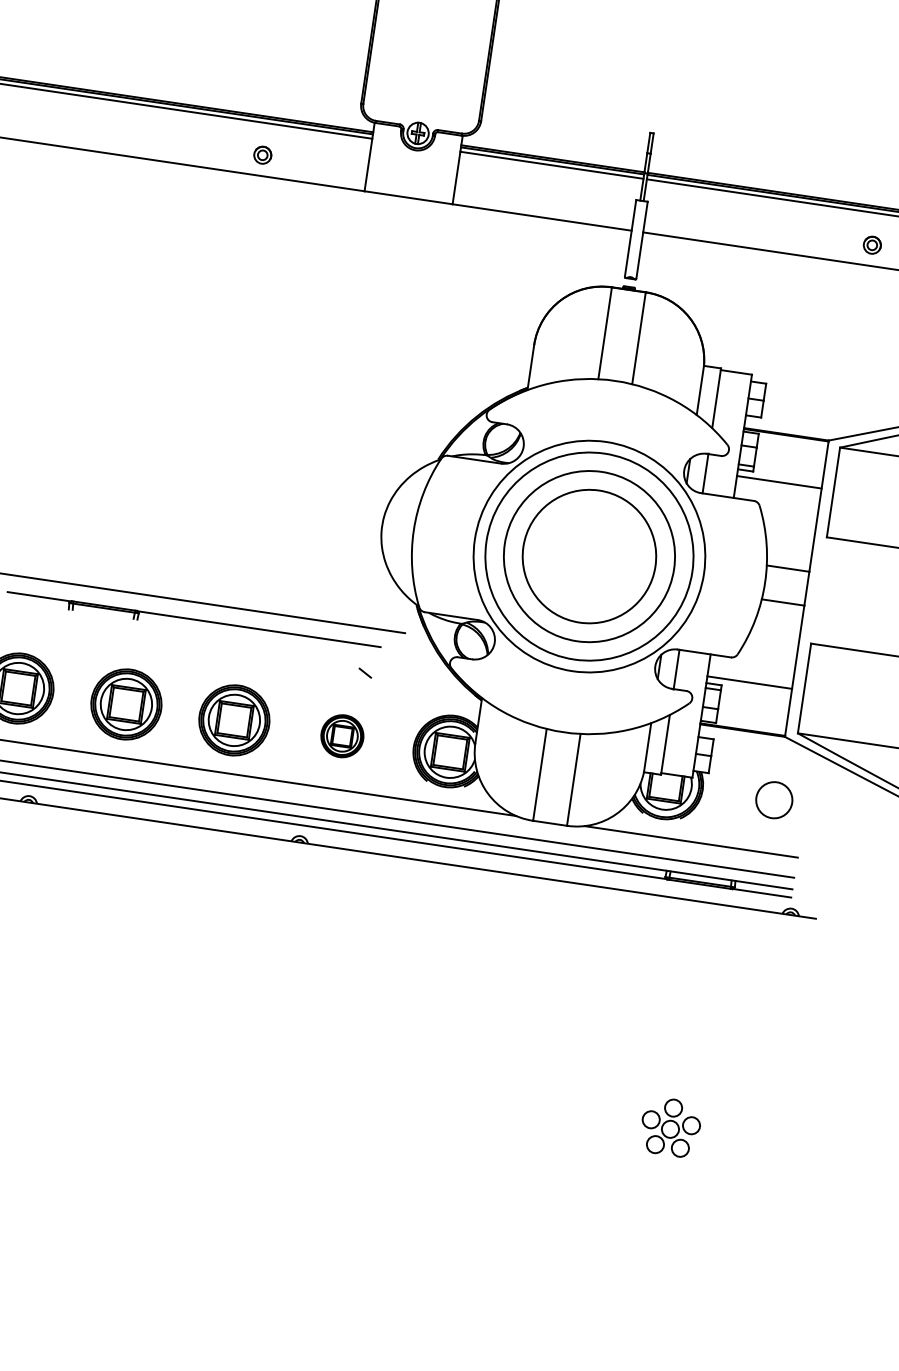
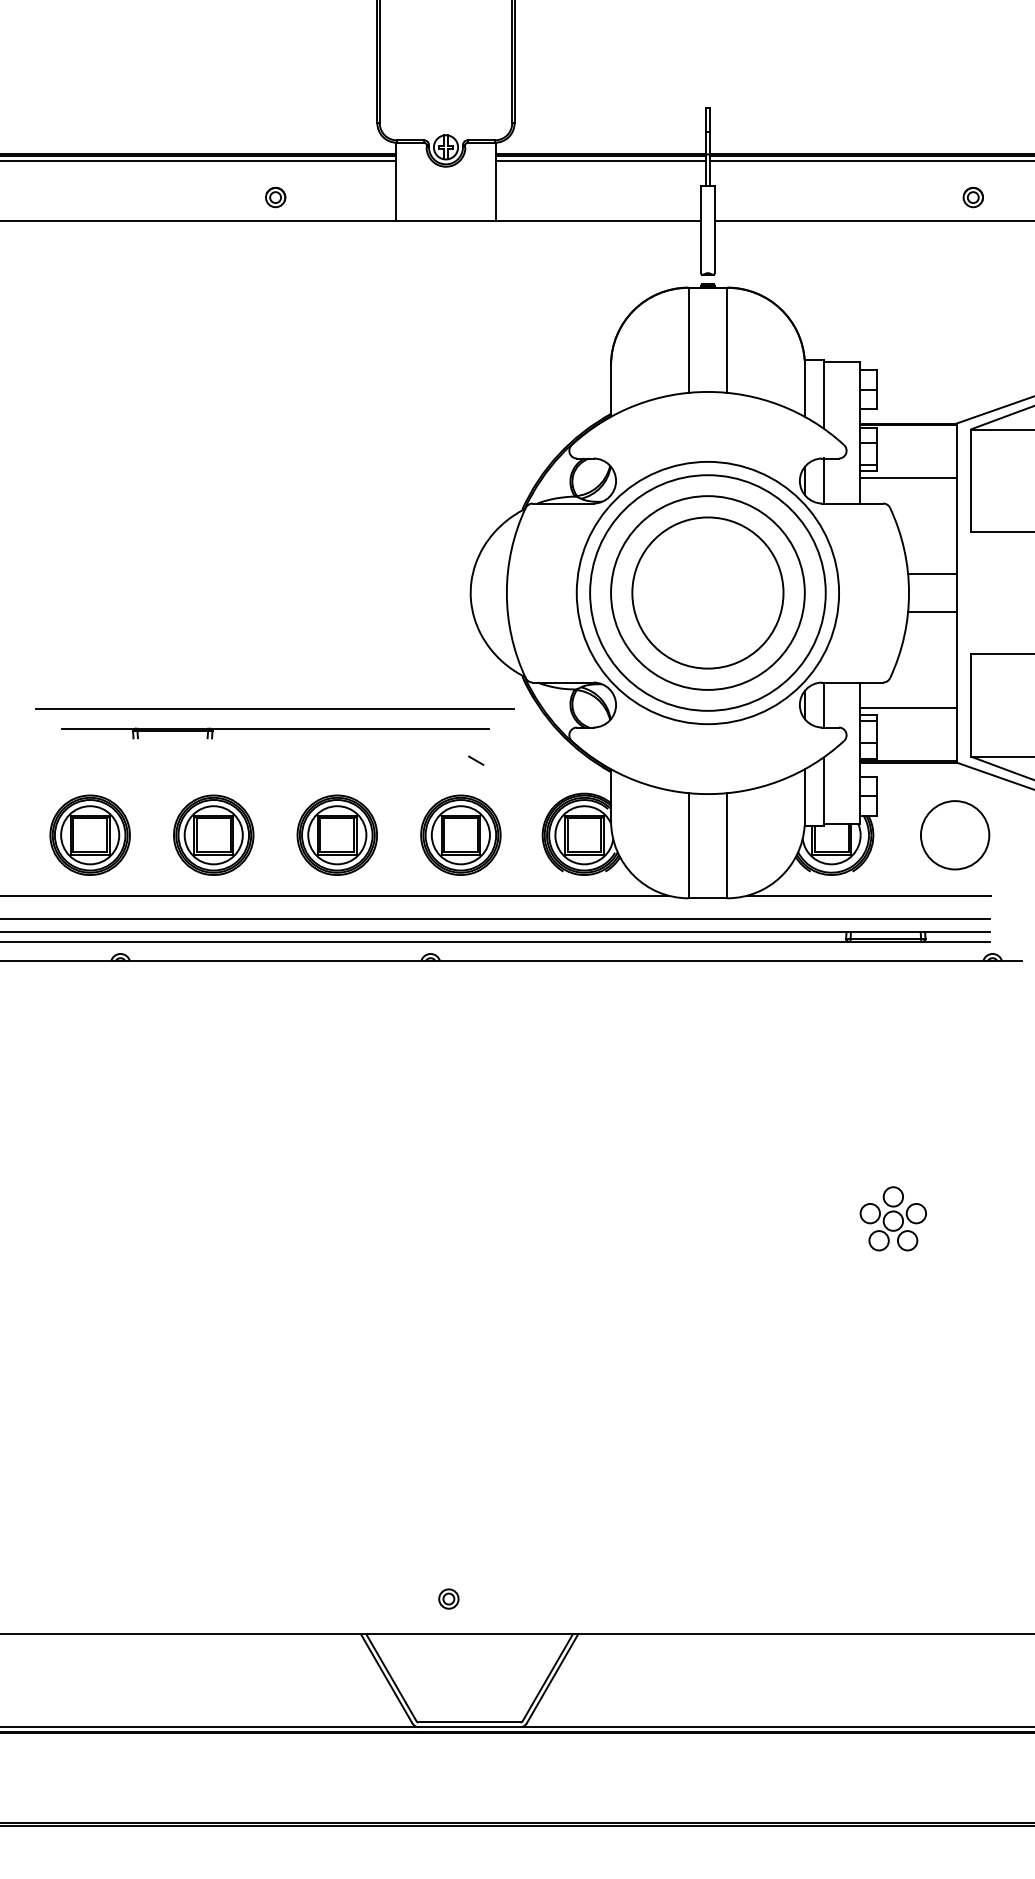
part: (342, 735) -> (460, 834), size x1.67
part: (774, 800) -> (955, 835), size x1.67

